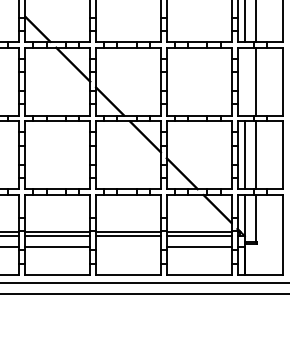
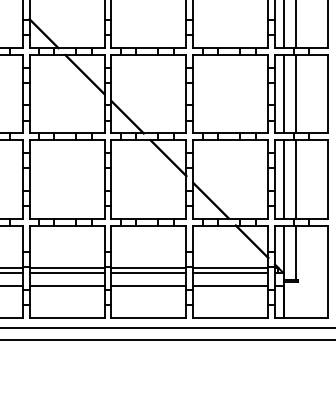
line: (244, 81) -> (283, 94), added
line: (128, 246) -> (148, 285), added

